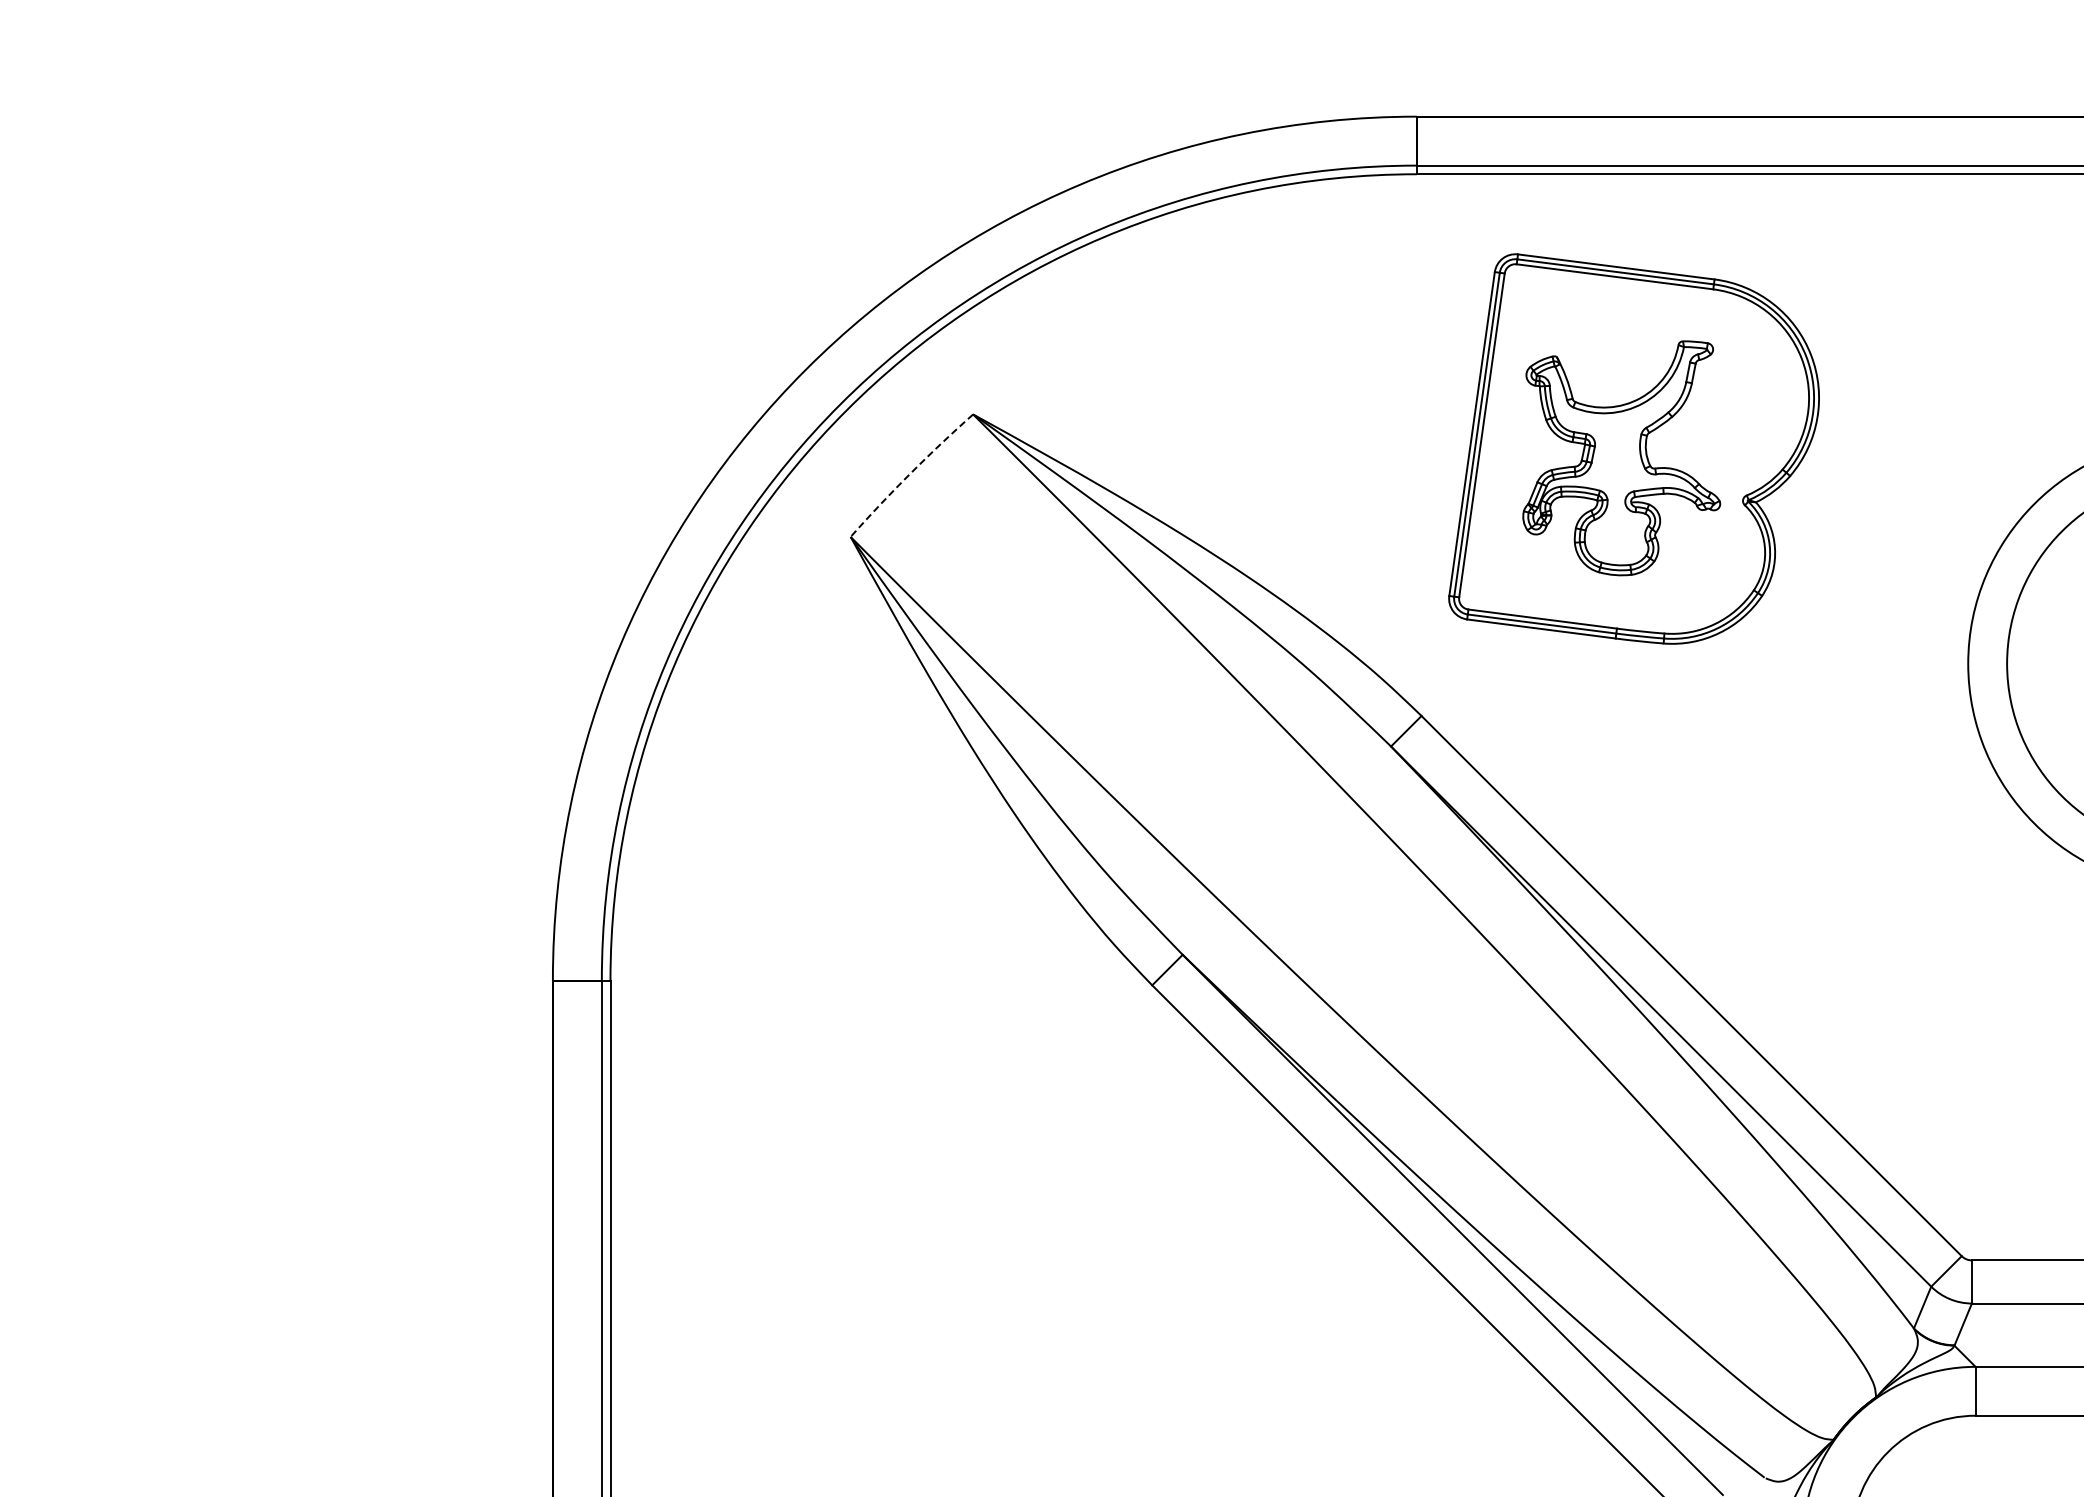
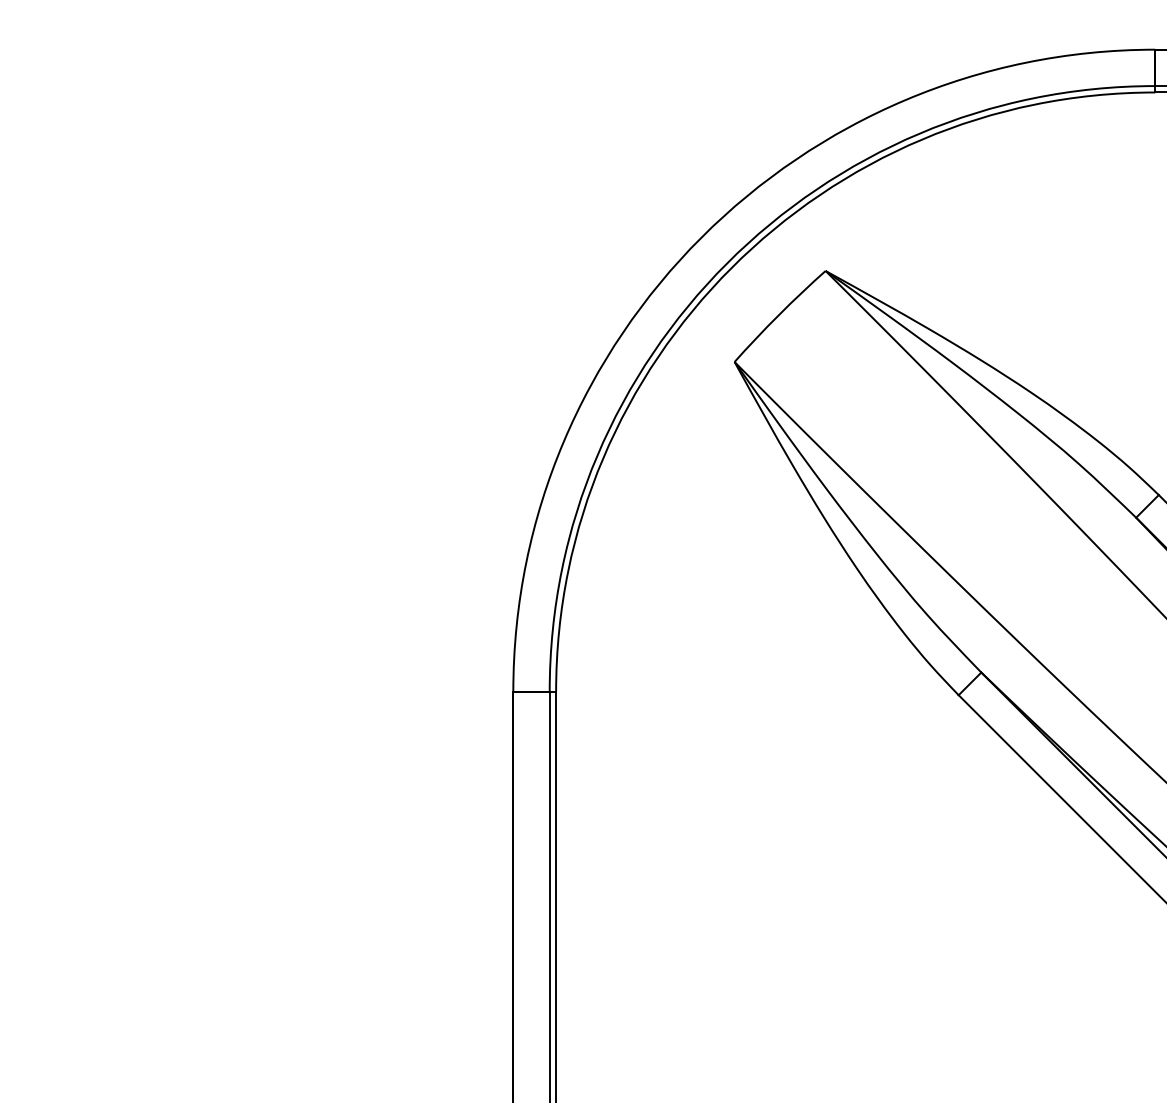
arc: (910, 473) -> (779, 314), dashed -> solid

